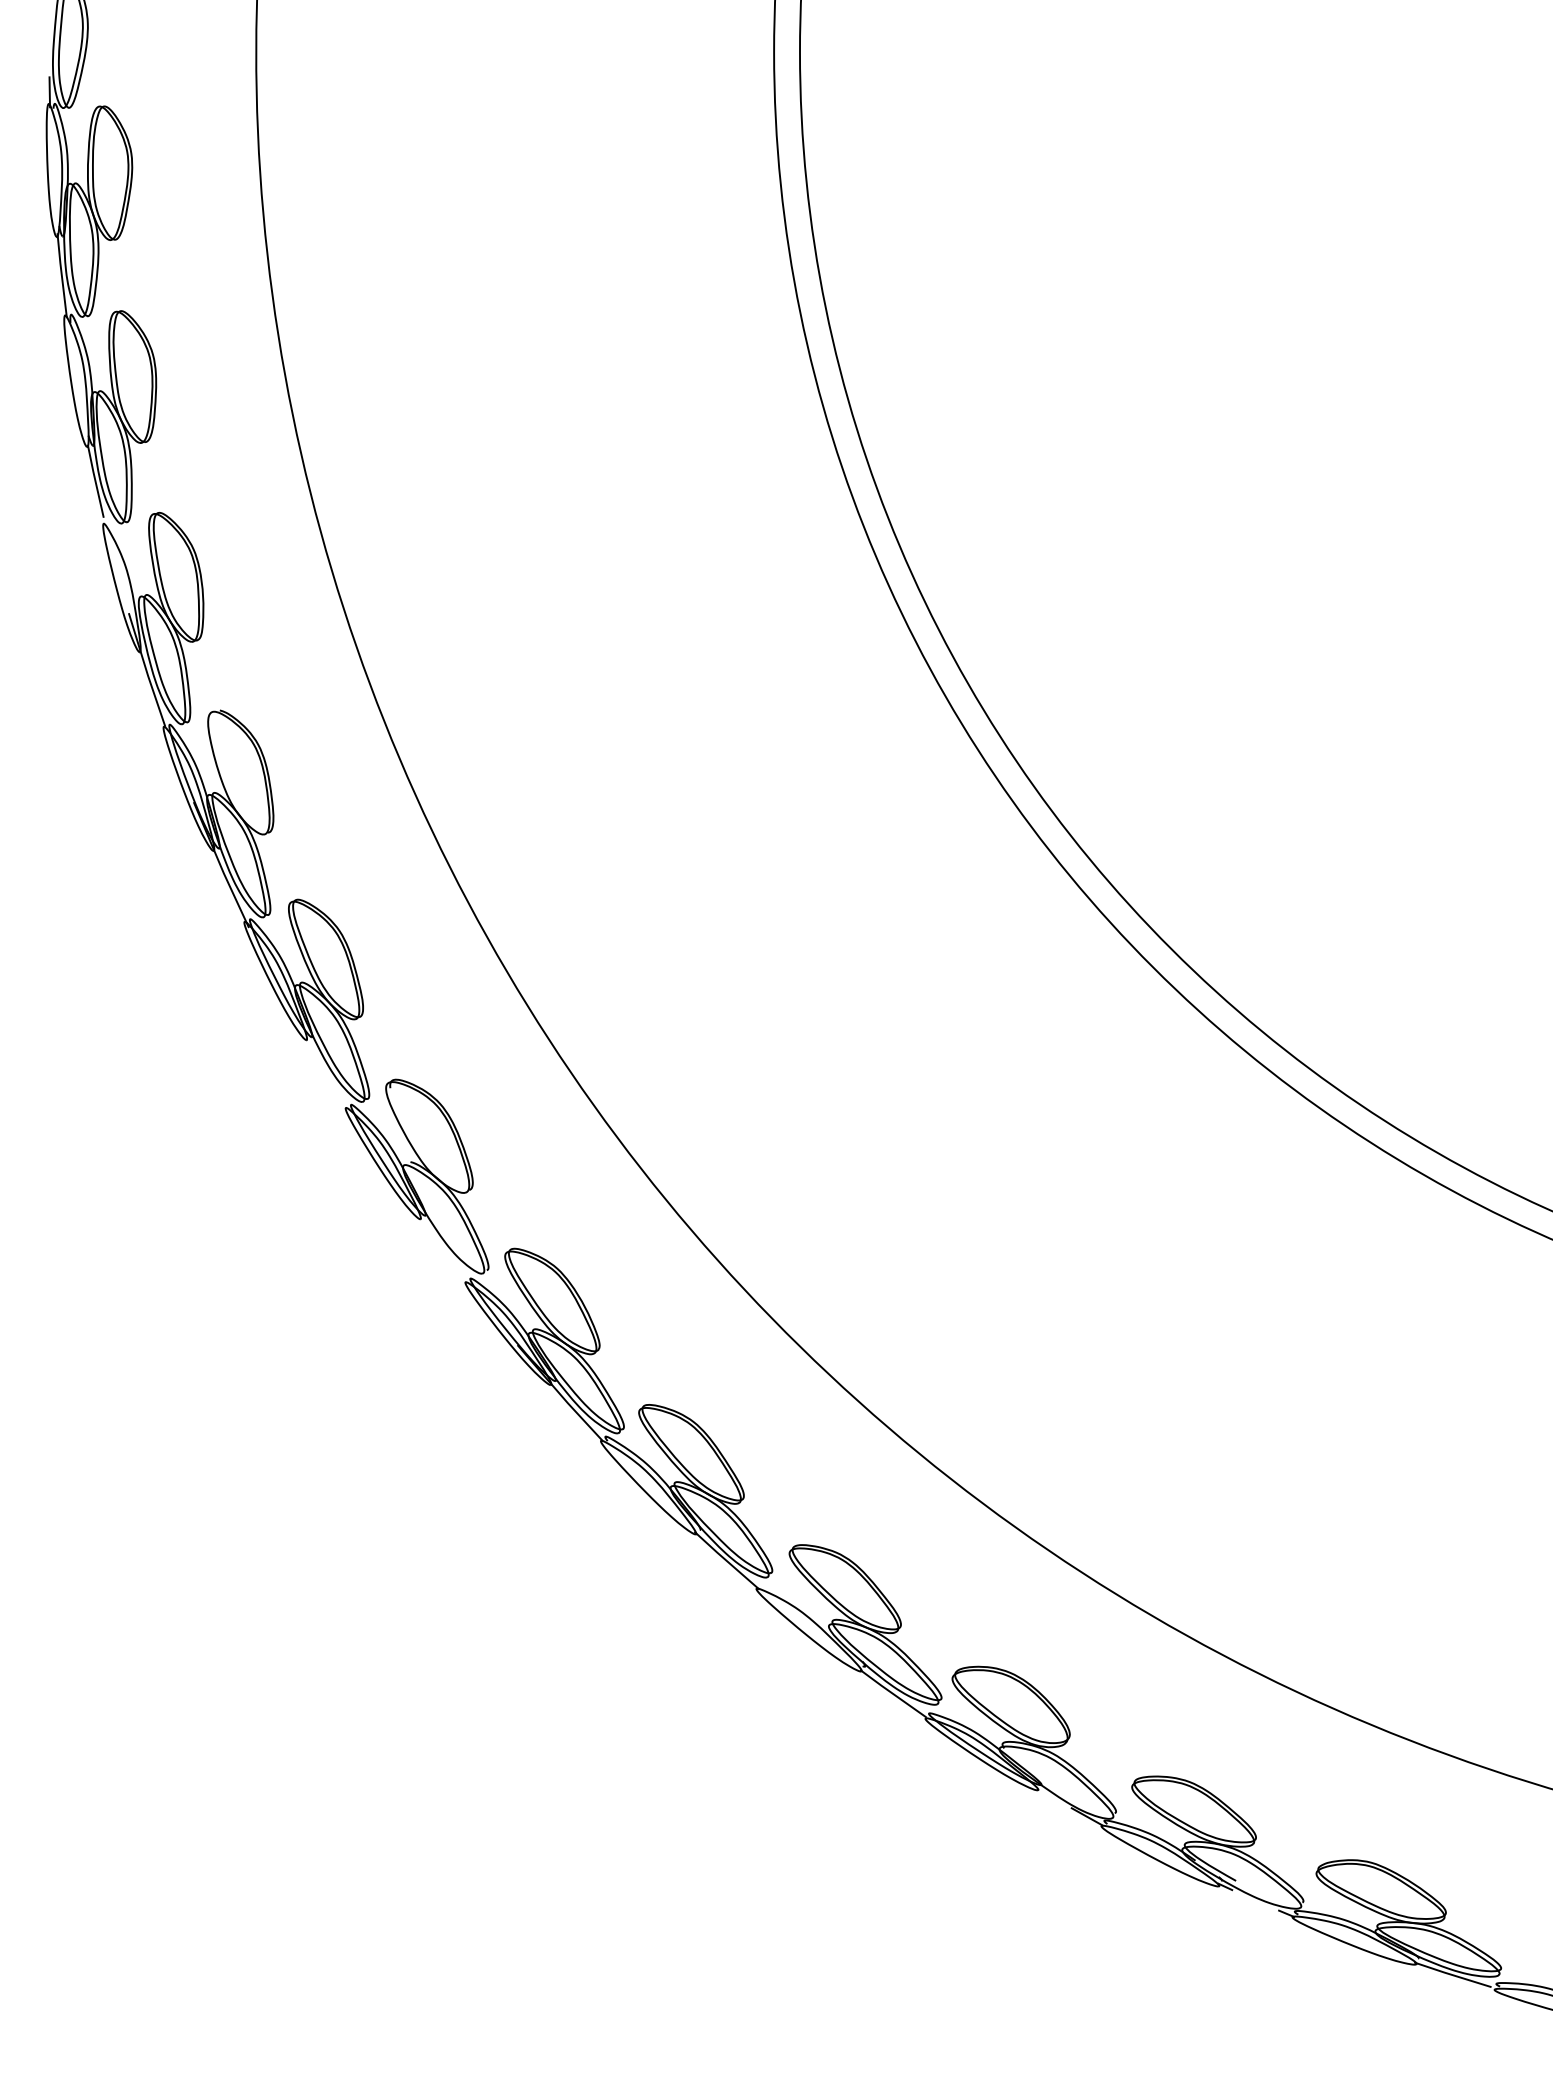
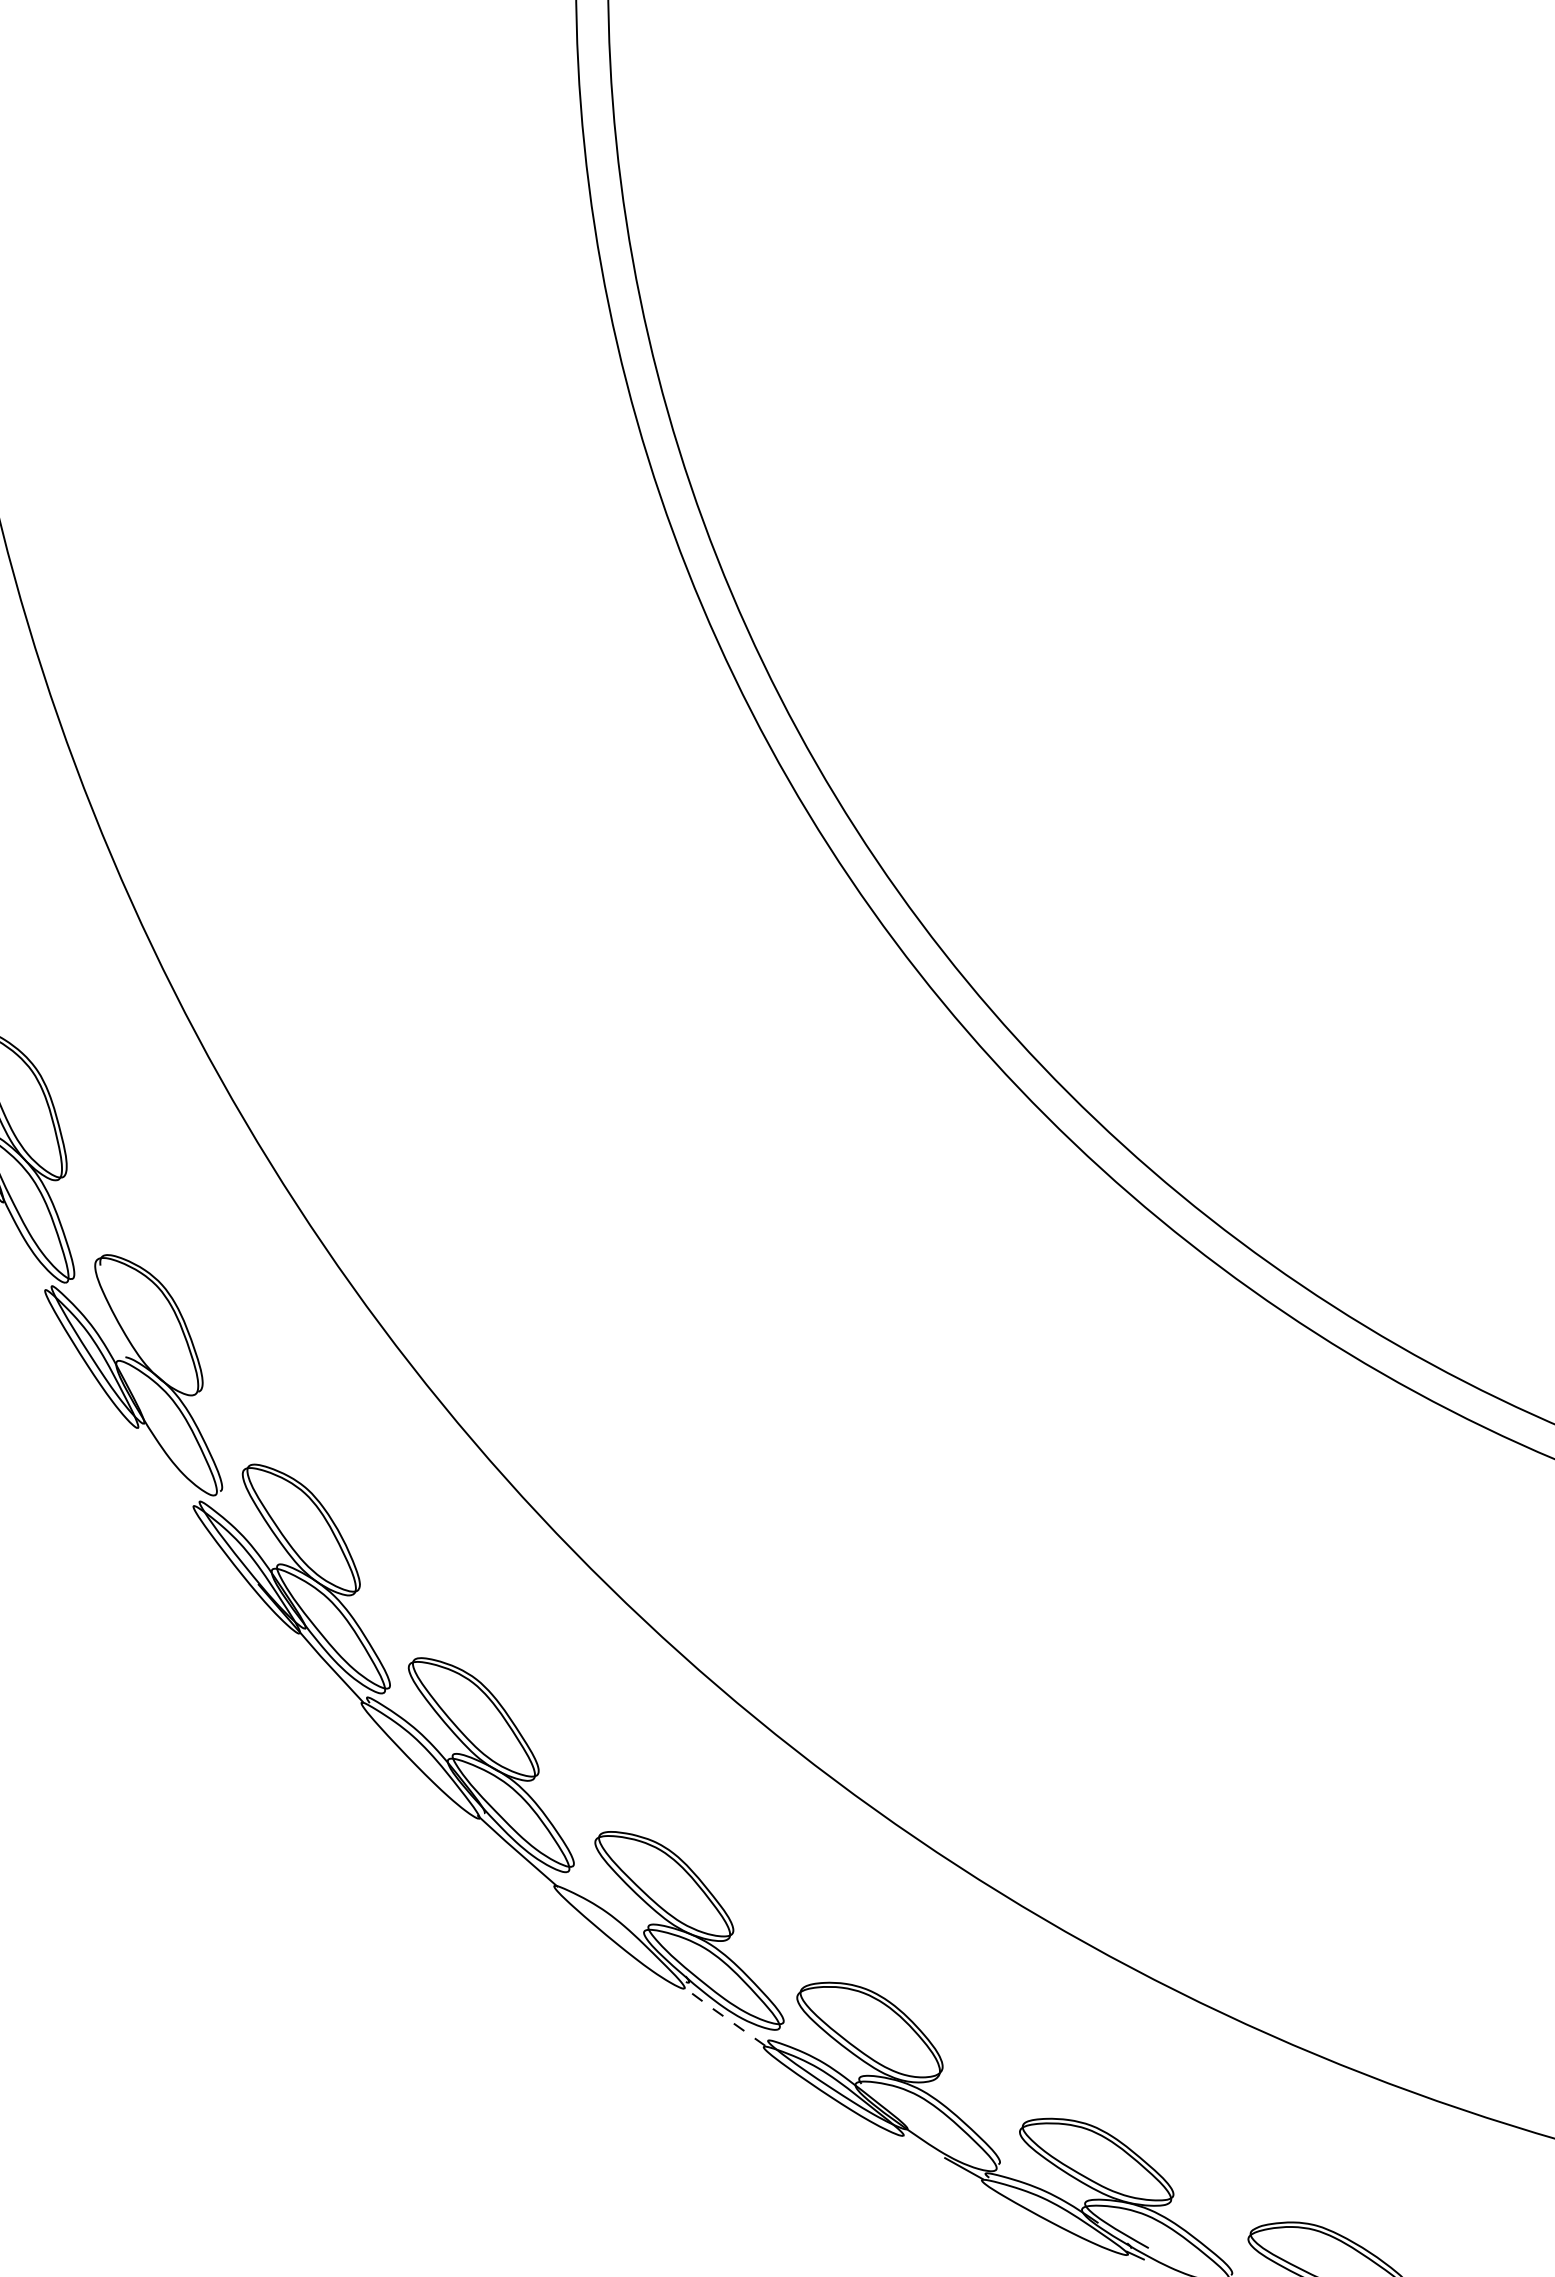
line: (892, 1693) -> (722, 2015), solid -> dashed

